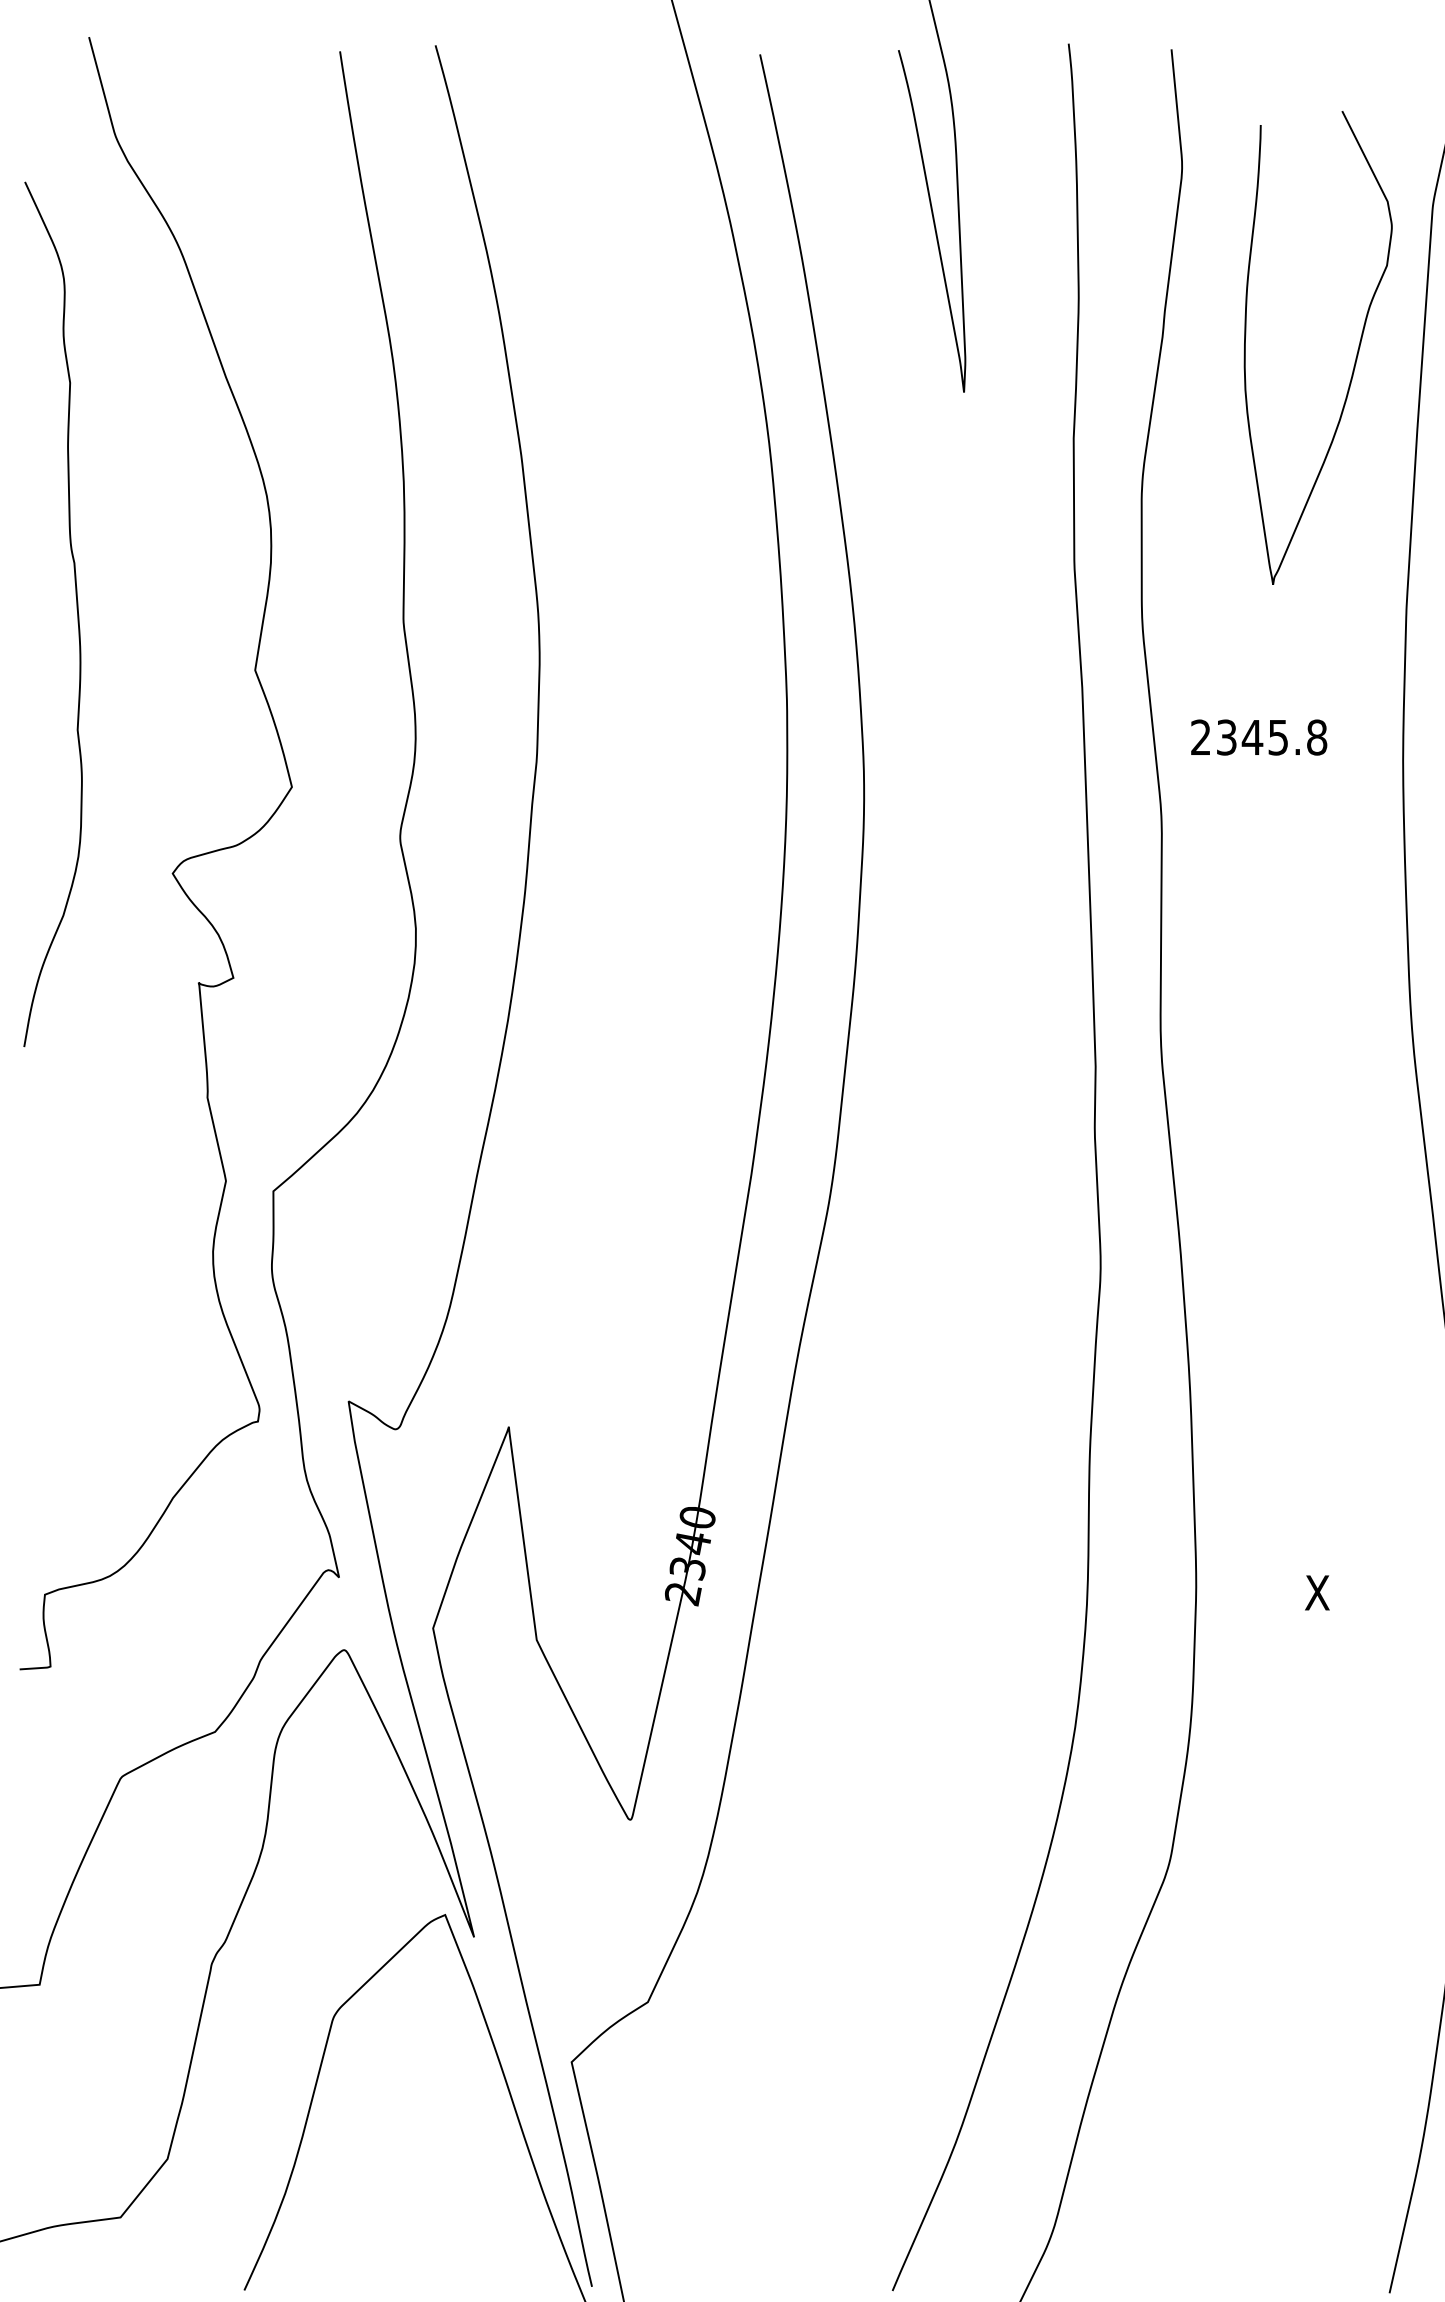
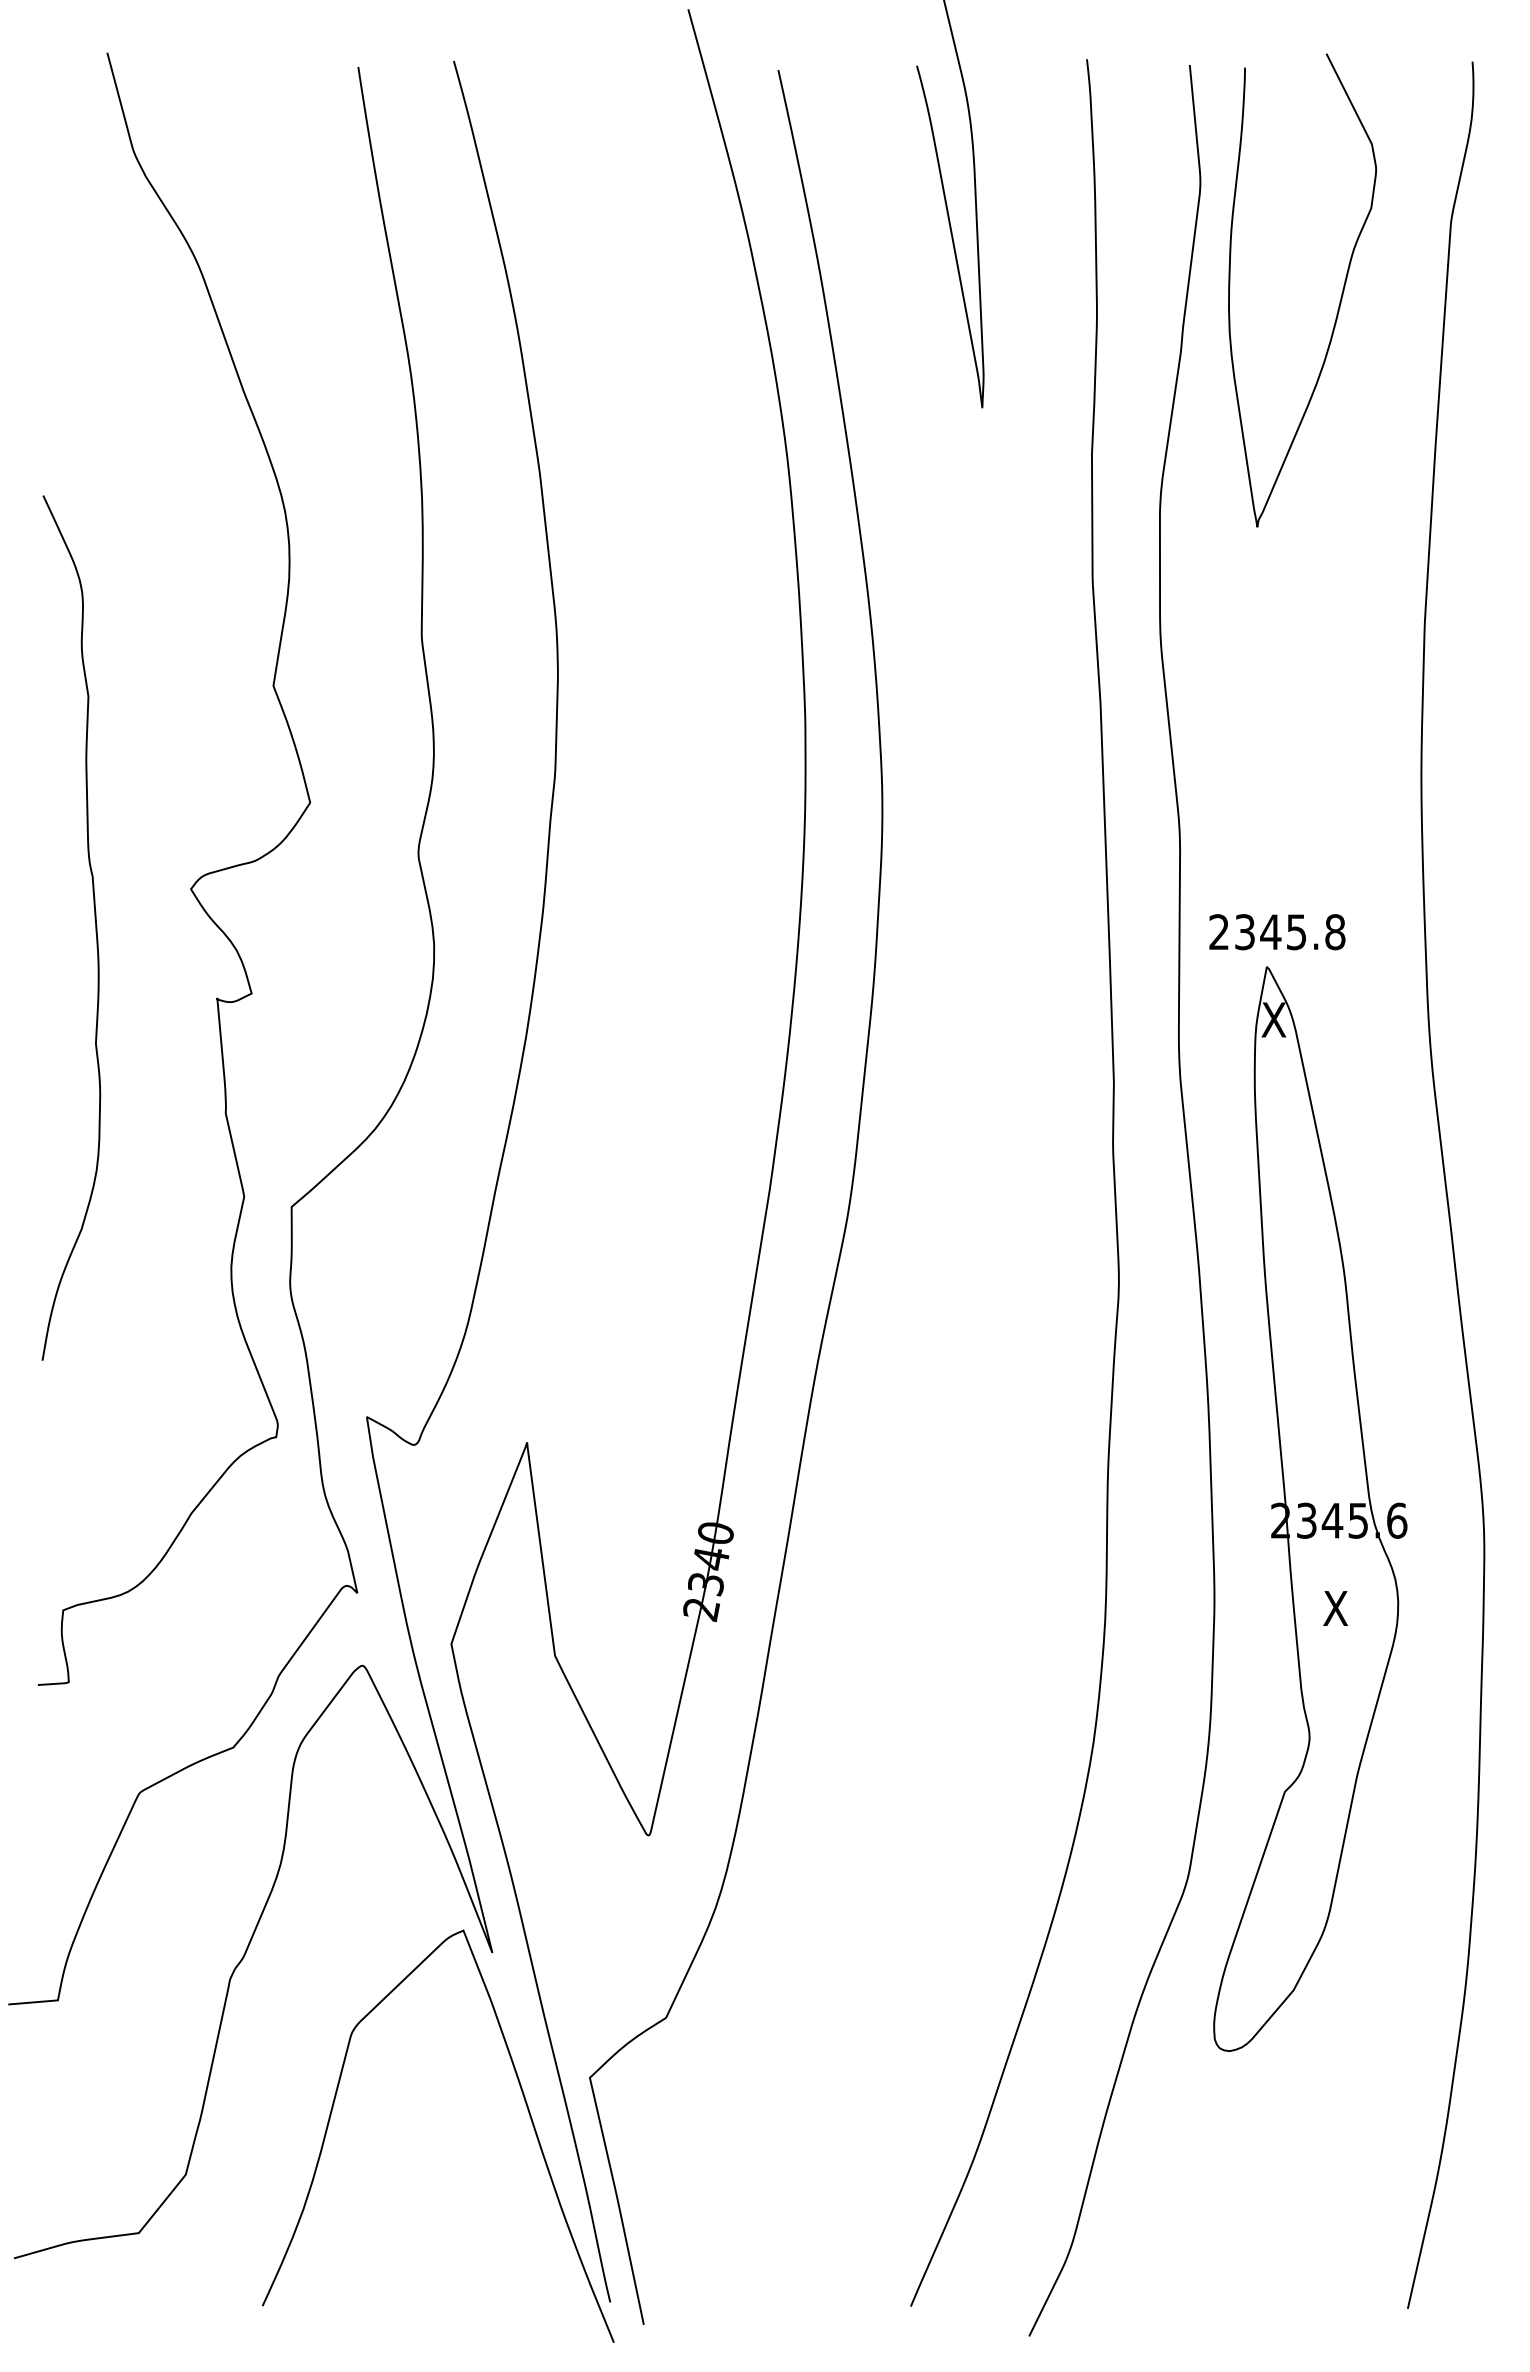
curve: (1355, 358) -> (1339, 301), moved
curve: (77, 613) -> (95, 927), moved
text: (1259, 737) -> (1277, 932), moved
part: (1292, 1492) -> (1310, 1508), added

